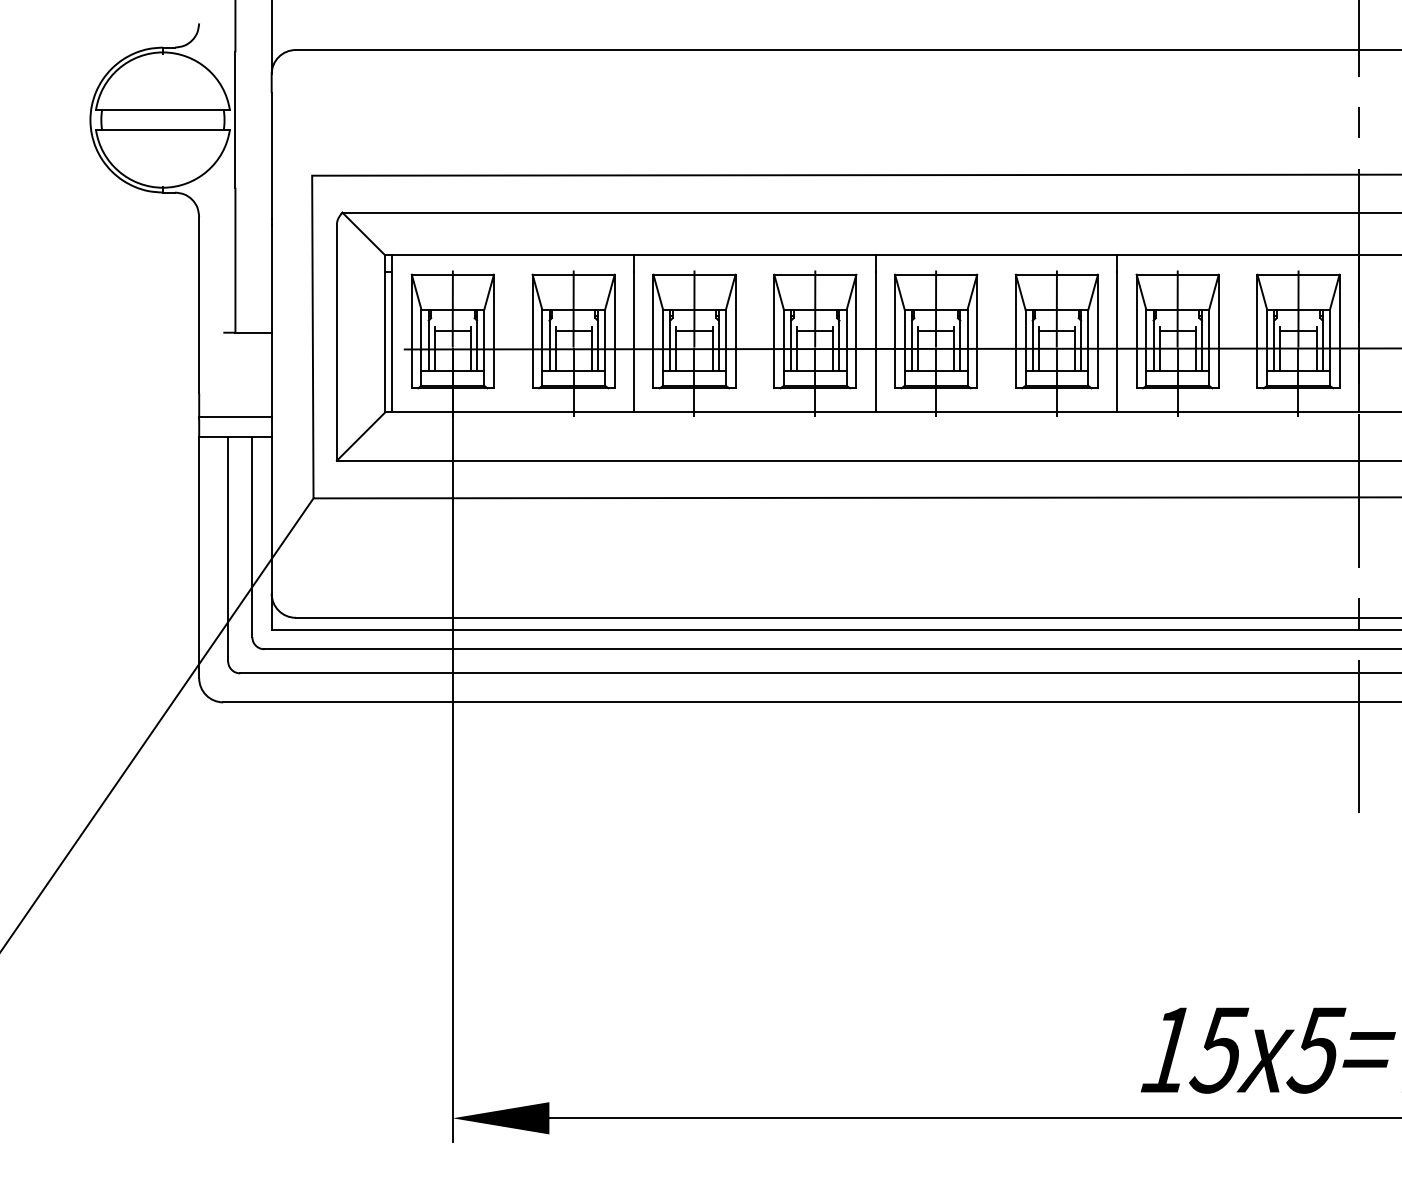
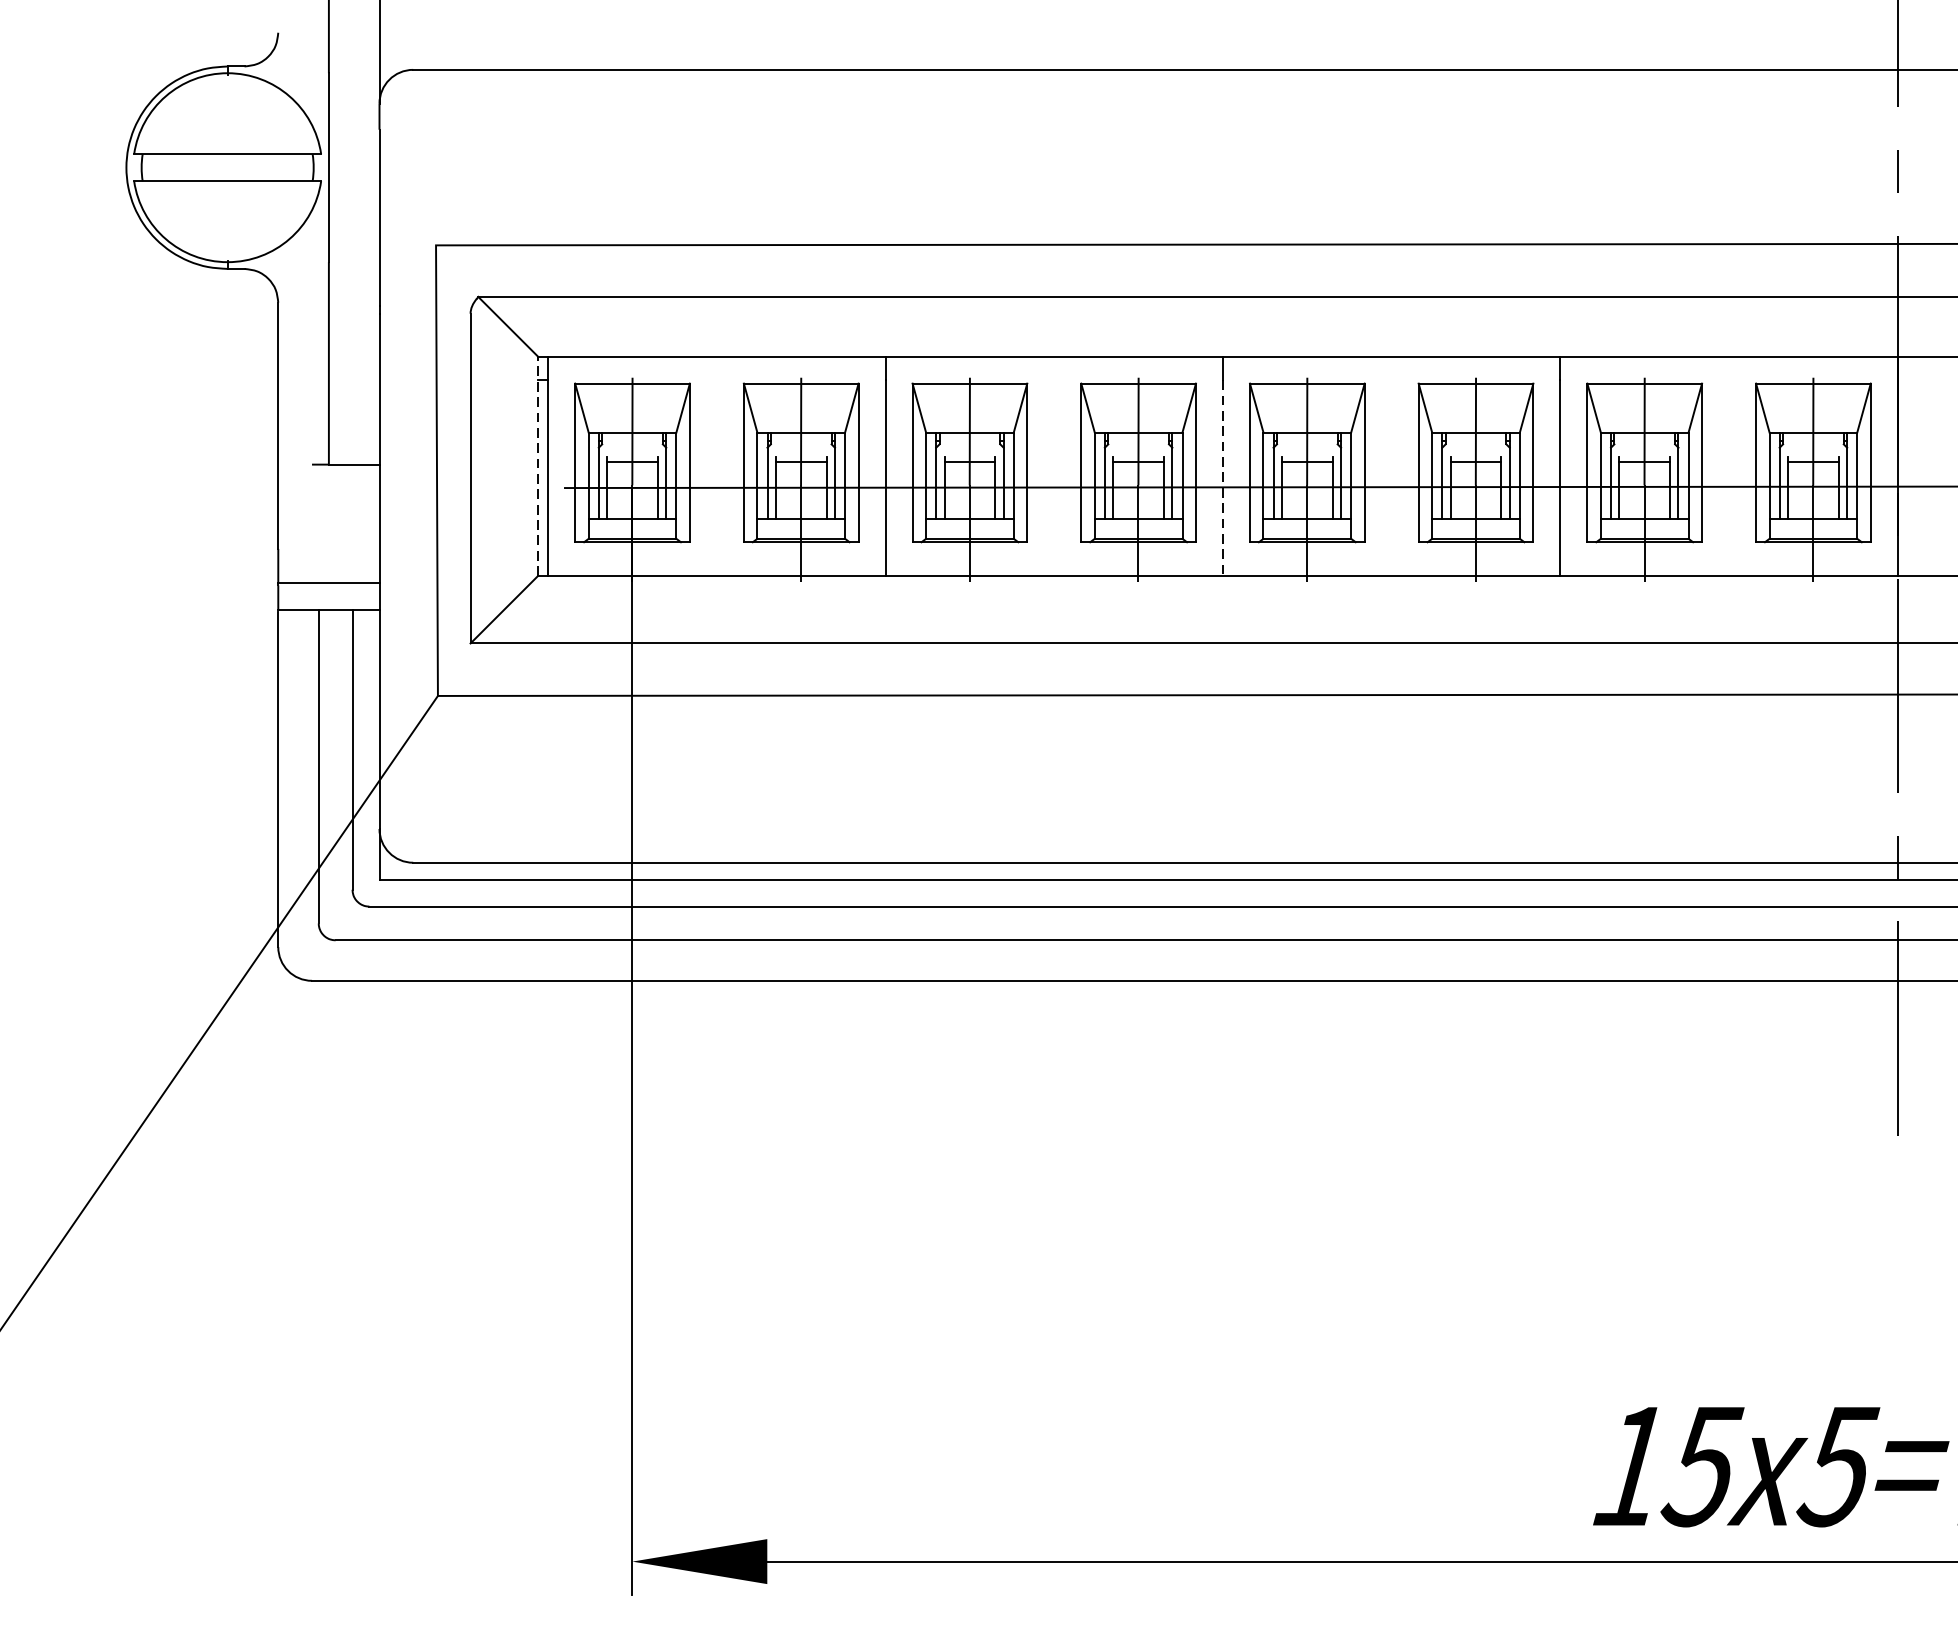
line: (385, 333) -> (538, 465), solid -> dashed
line: (875, 342) -> (1222, 478), solid -> dashed

